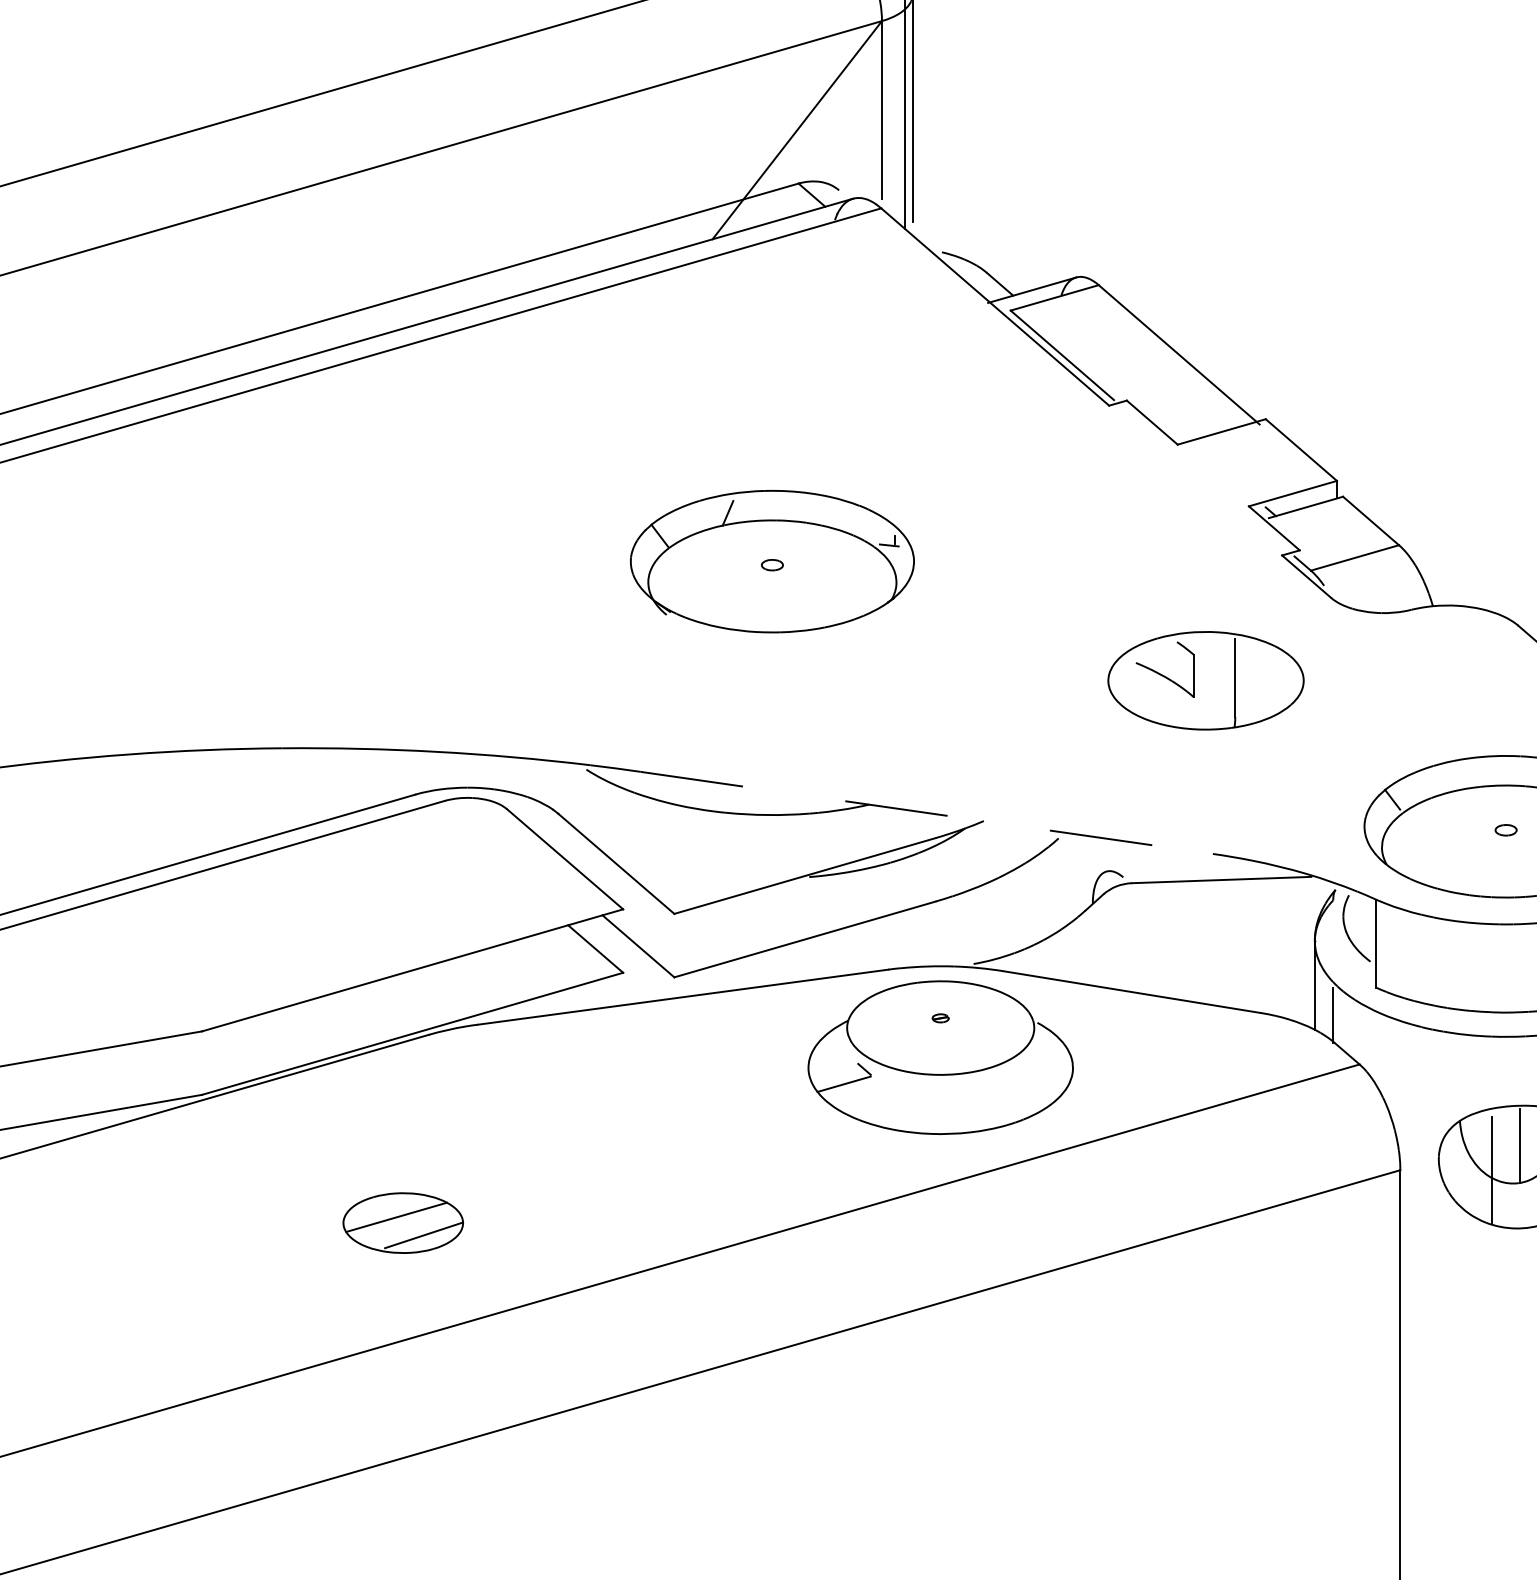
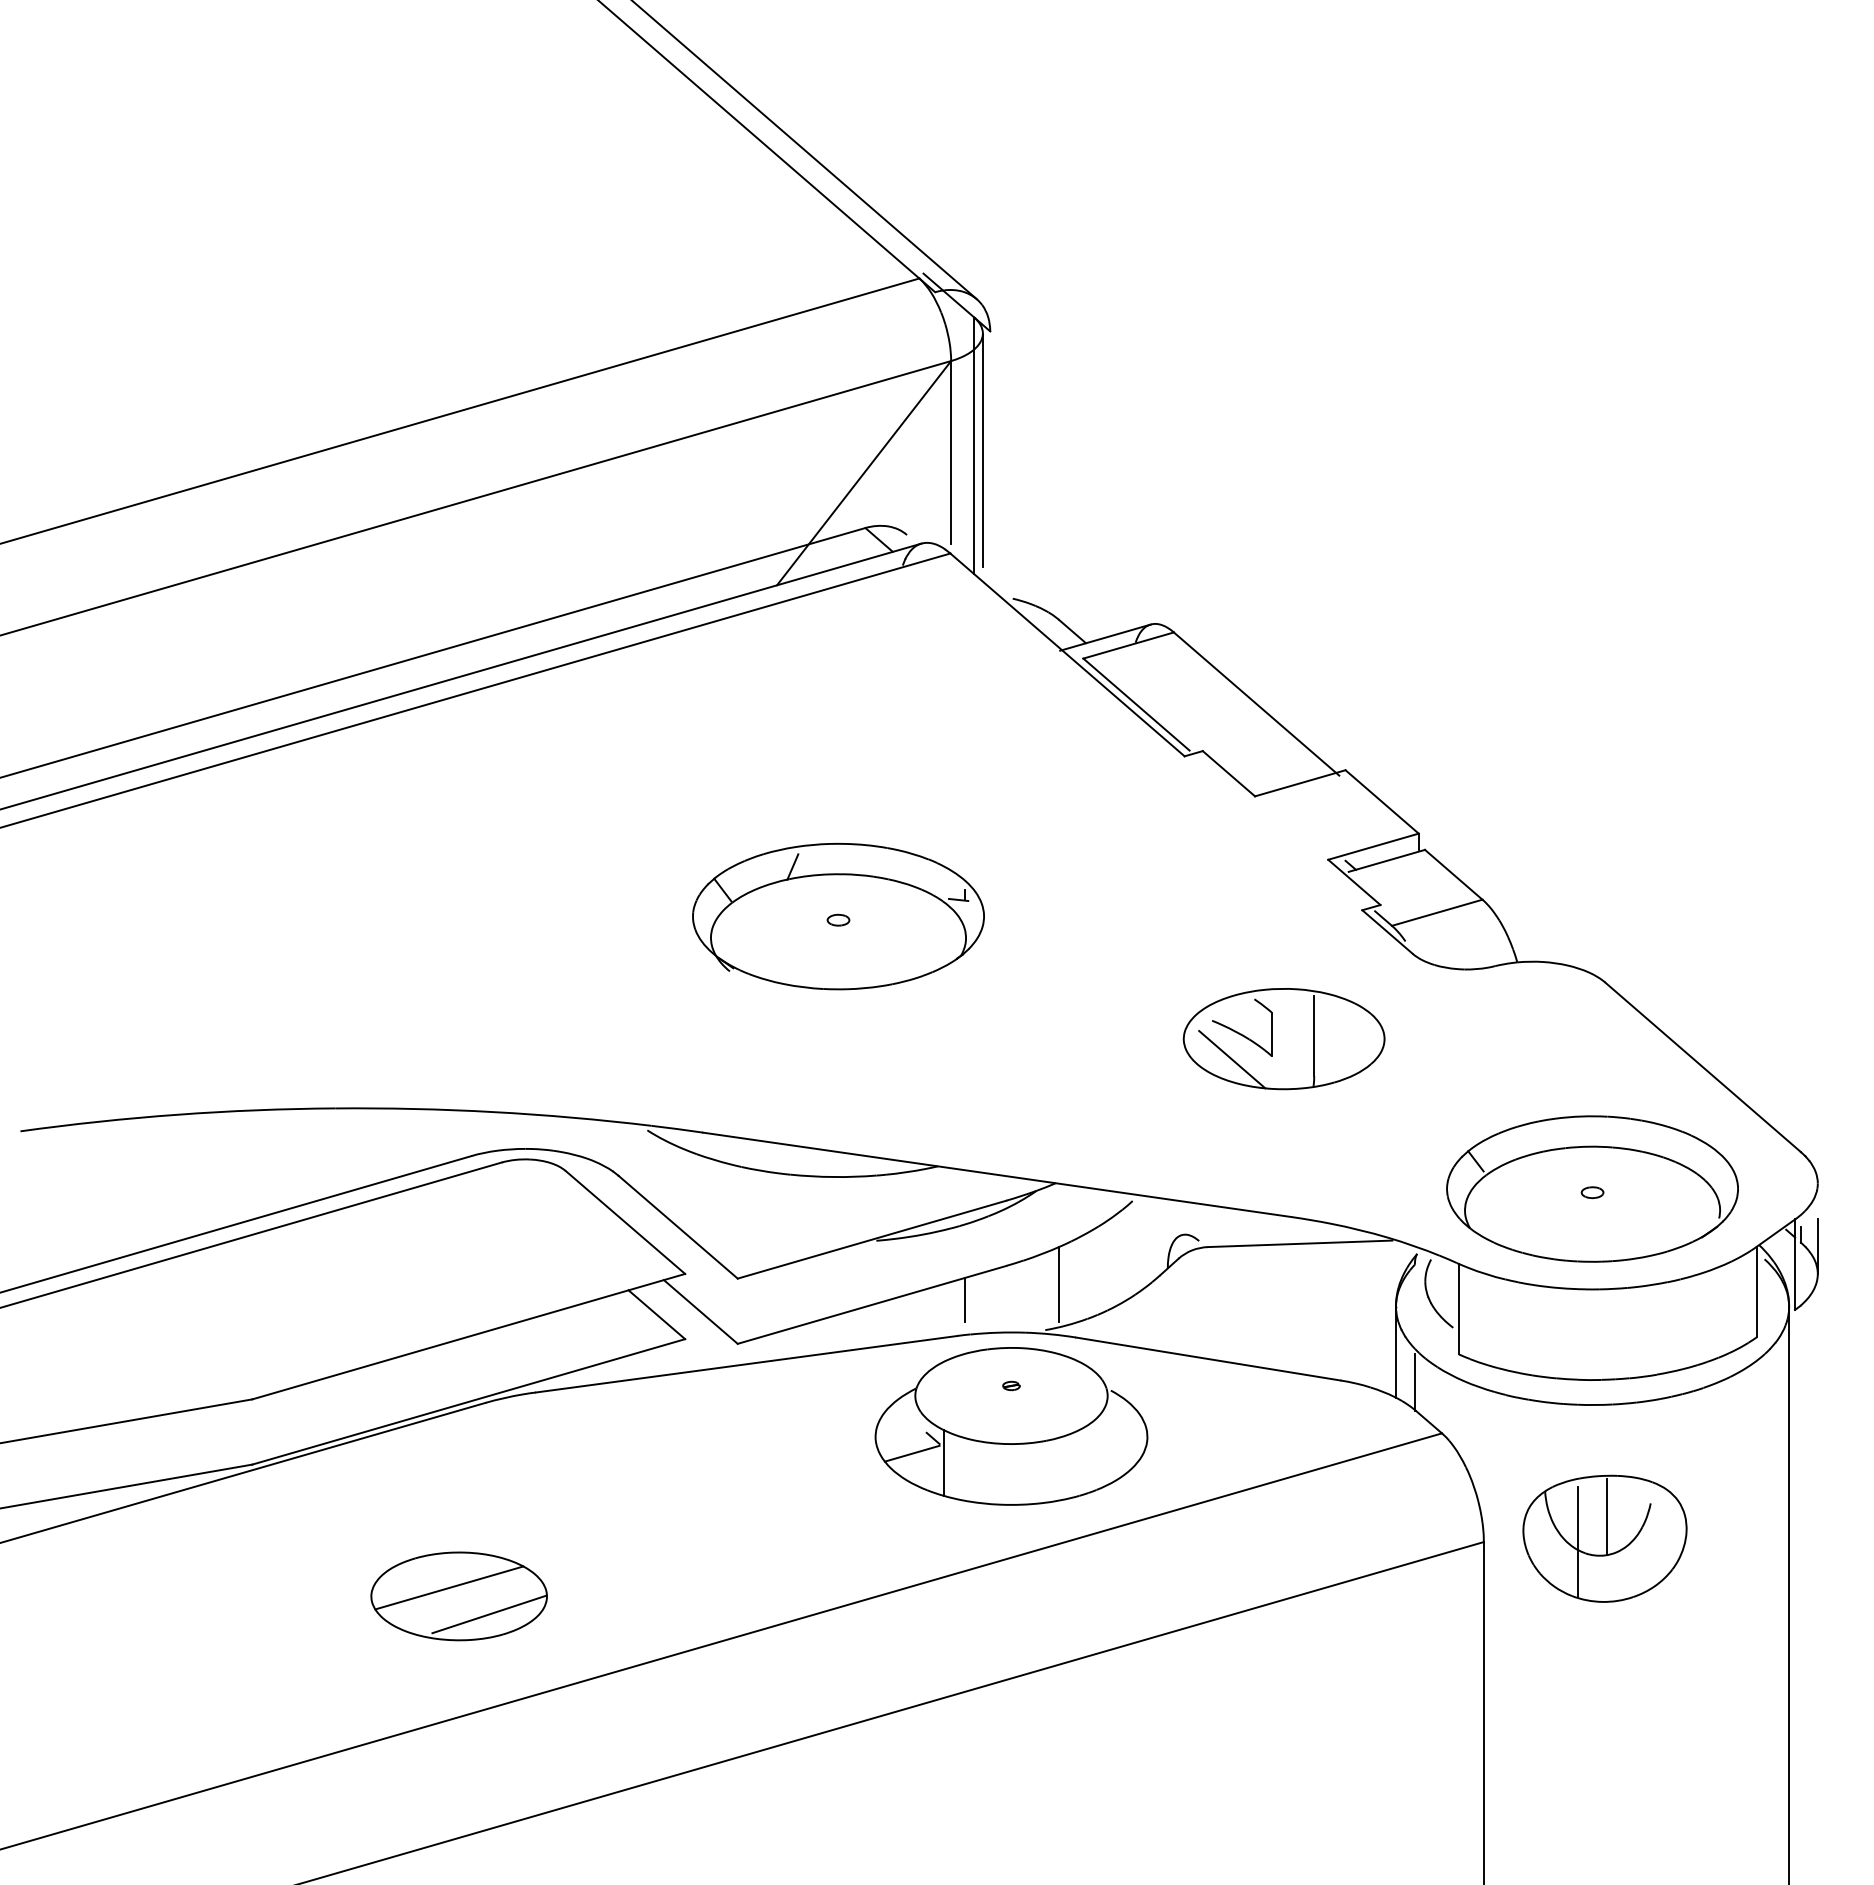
line: (1155, 700) -> (1232, 1059), added
line: (927, 812) -> (997, 1174), dashed -> solid
line: (987, 918) -> (1059, 1283), added
line: (894, 934) -> (964, 1299), added
line: (874, 1092) -> (943, 1462), added
part: (402, 1223) -> (458, 1596), size x1.43

